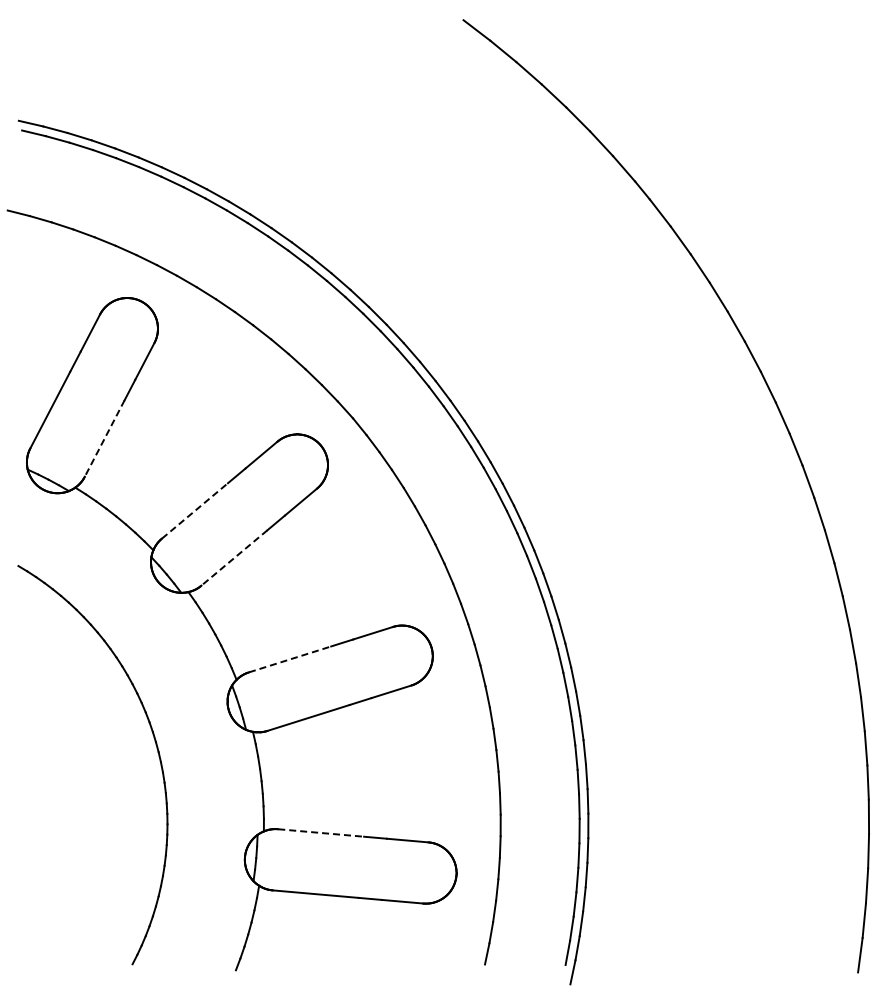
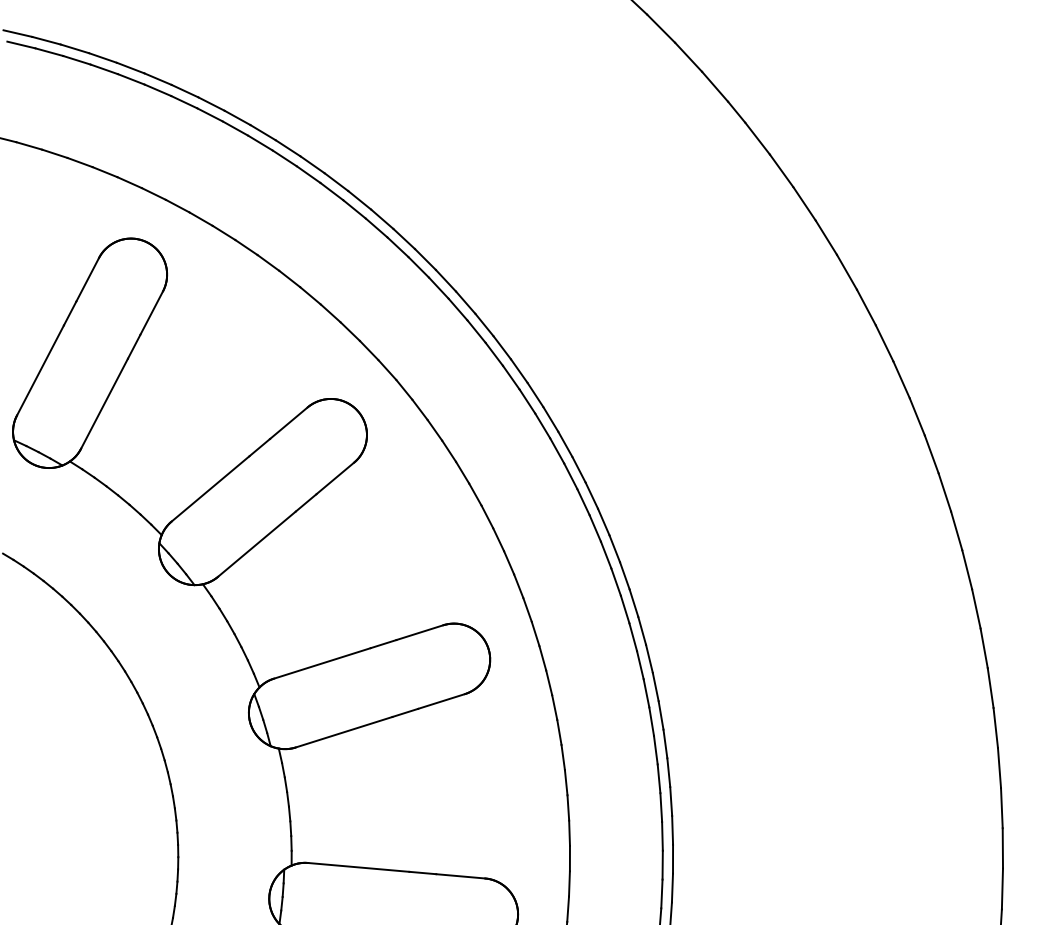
line: (104, 438) -> (104, 403), dashed -> solid
line: (195, 510) -> (211, 488), dashed -> solid
line: (234, 558) -> (257, 544), dashed -> solid
line: (290, 659) -> (322, 663), dashed -> solid
line: (321, 833) -> (359, 868), dashed -> solid

